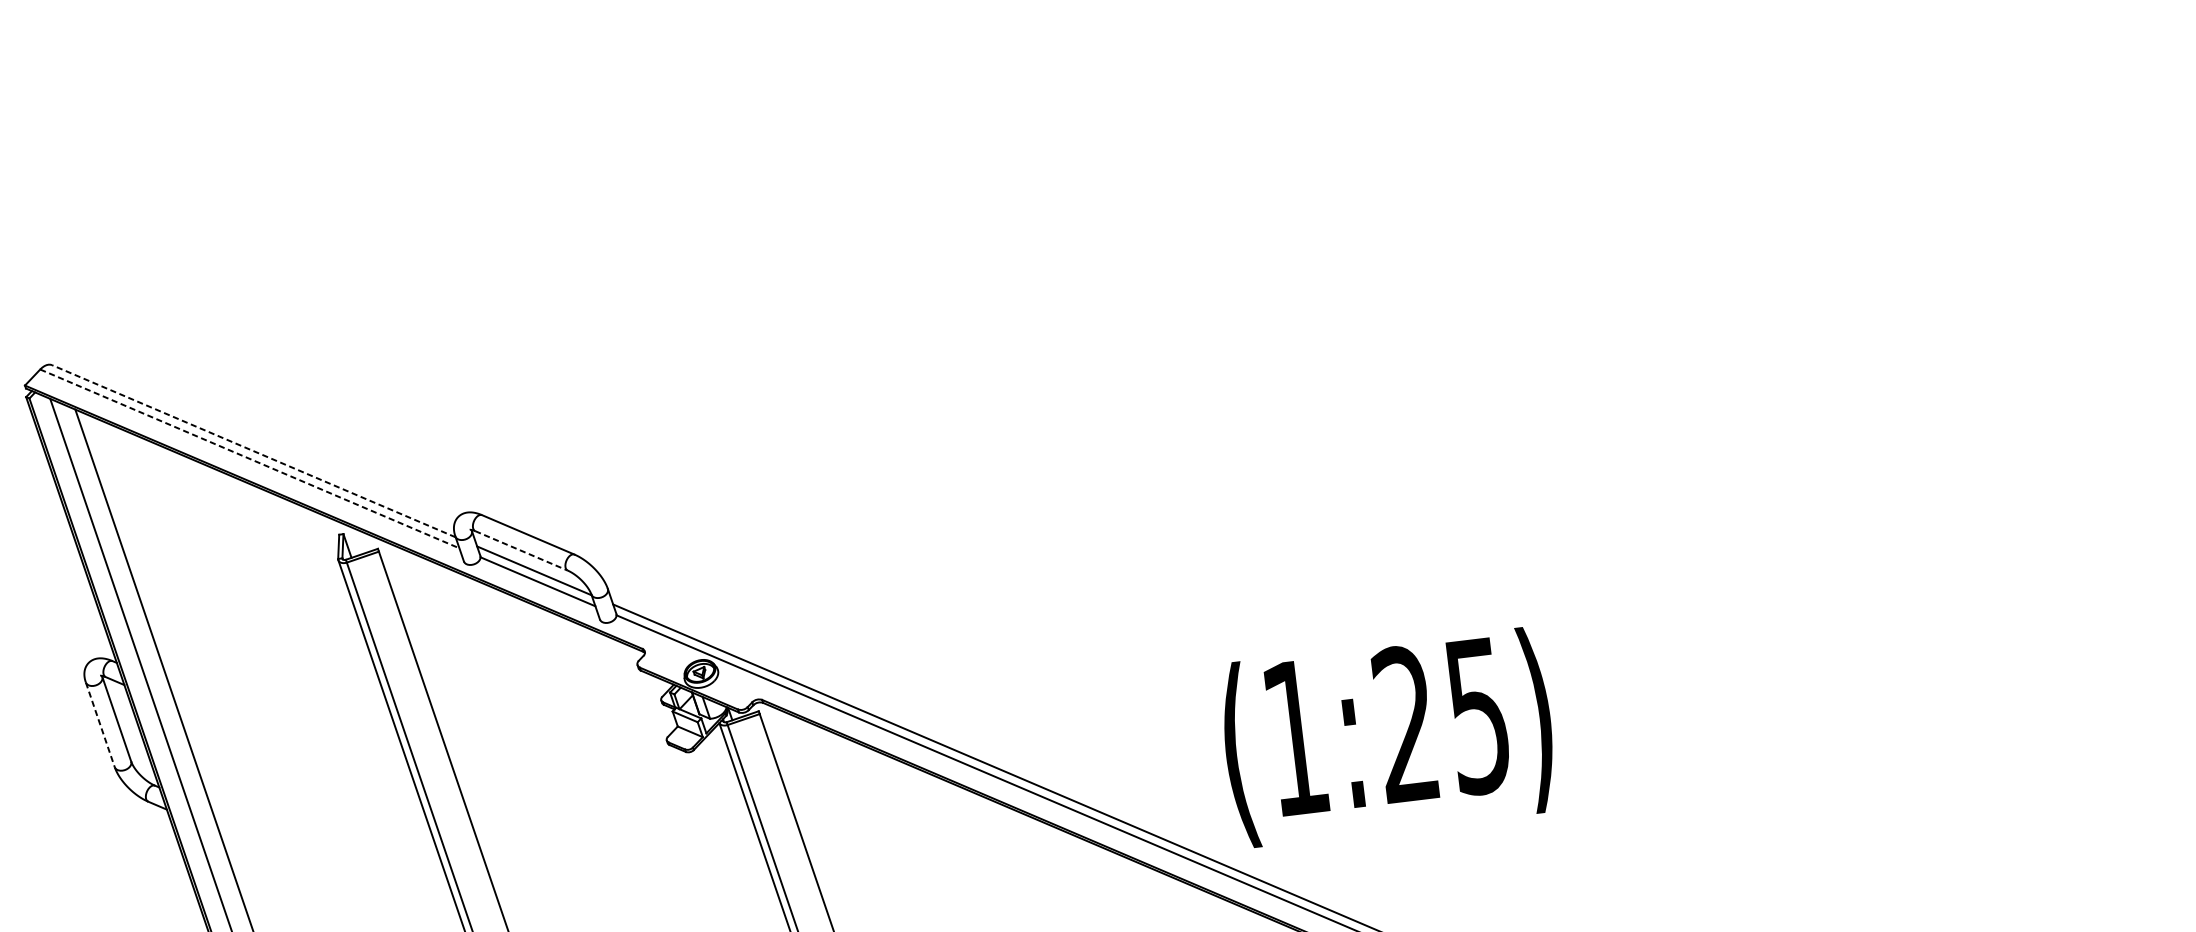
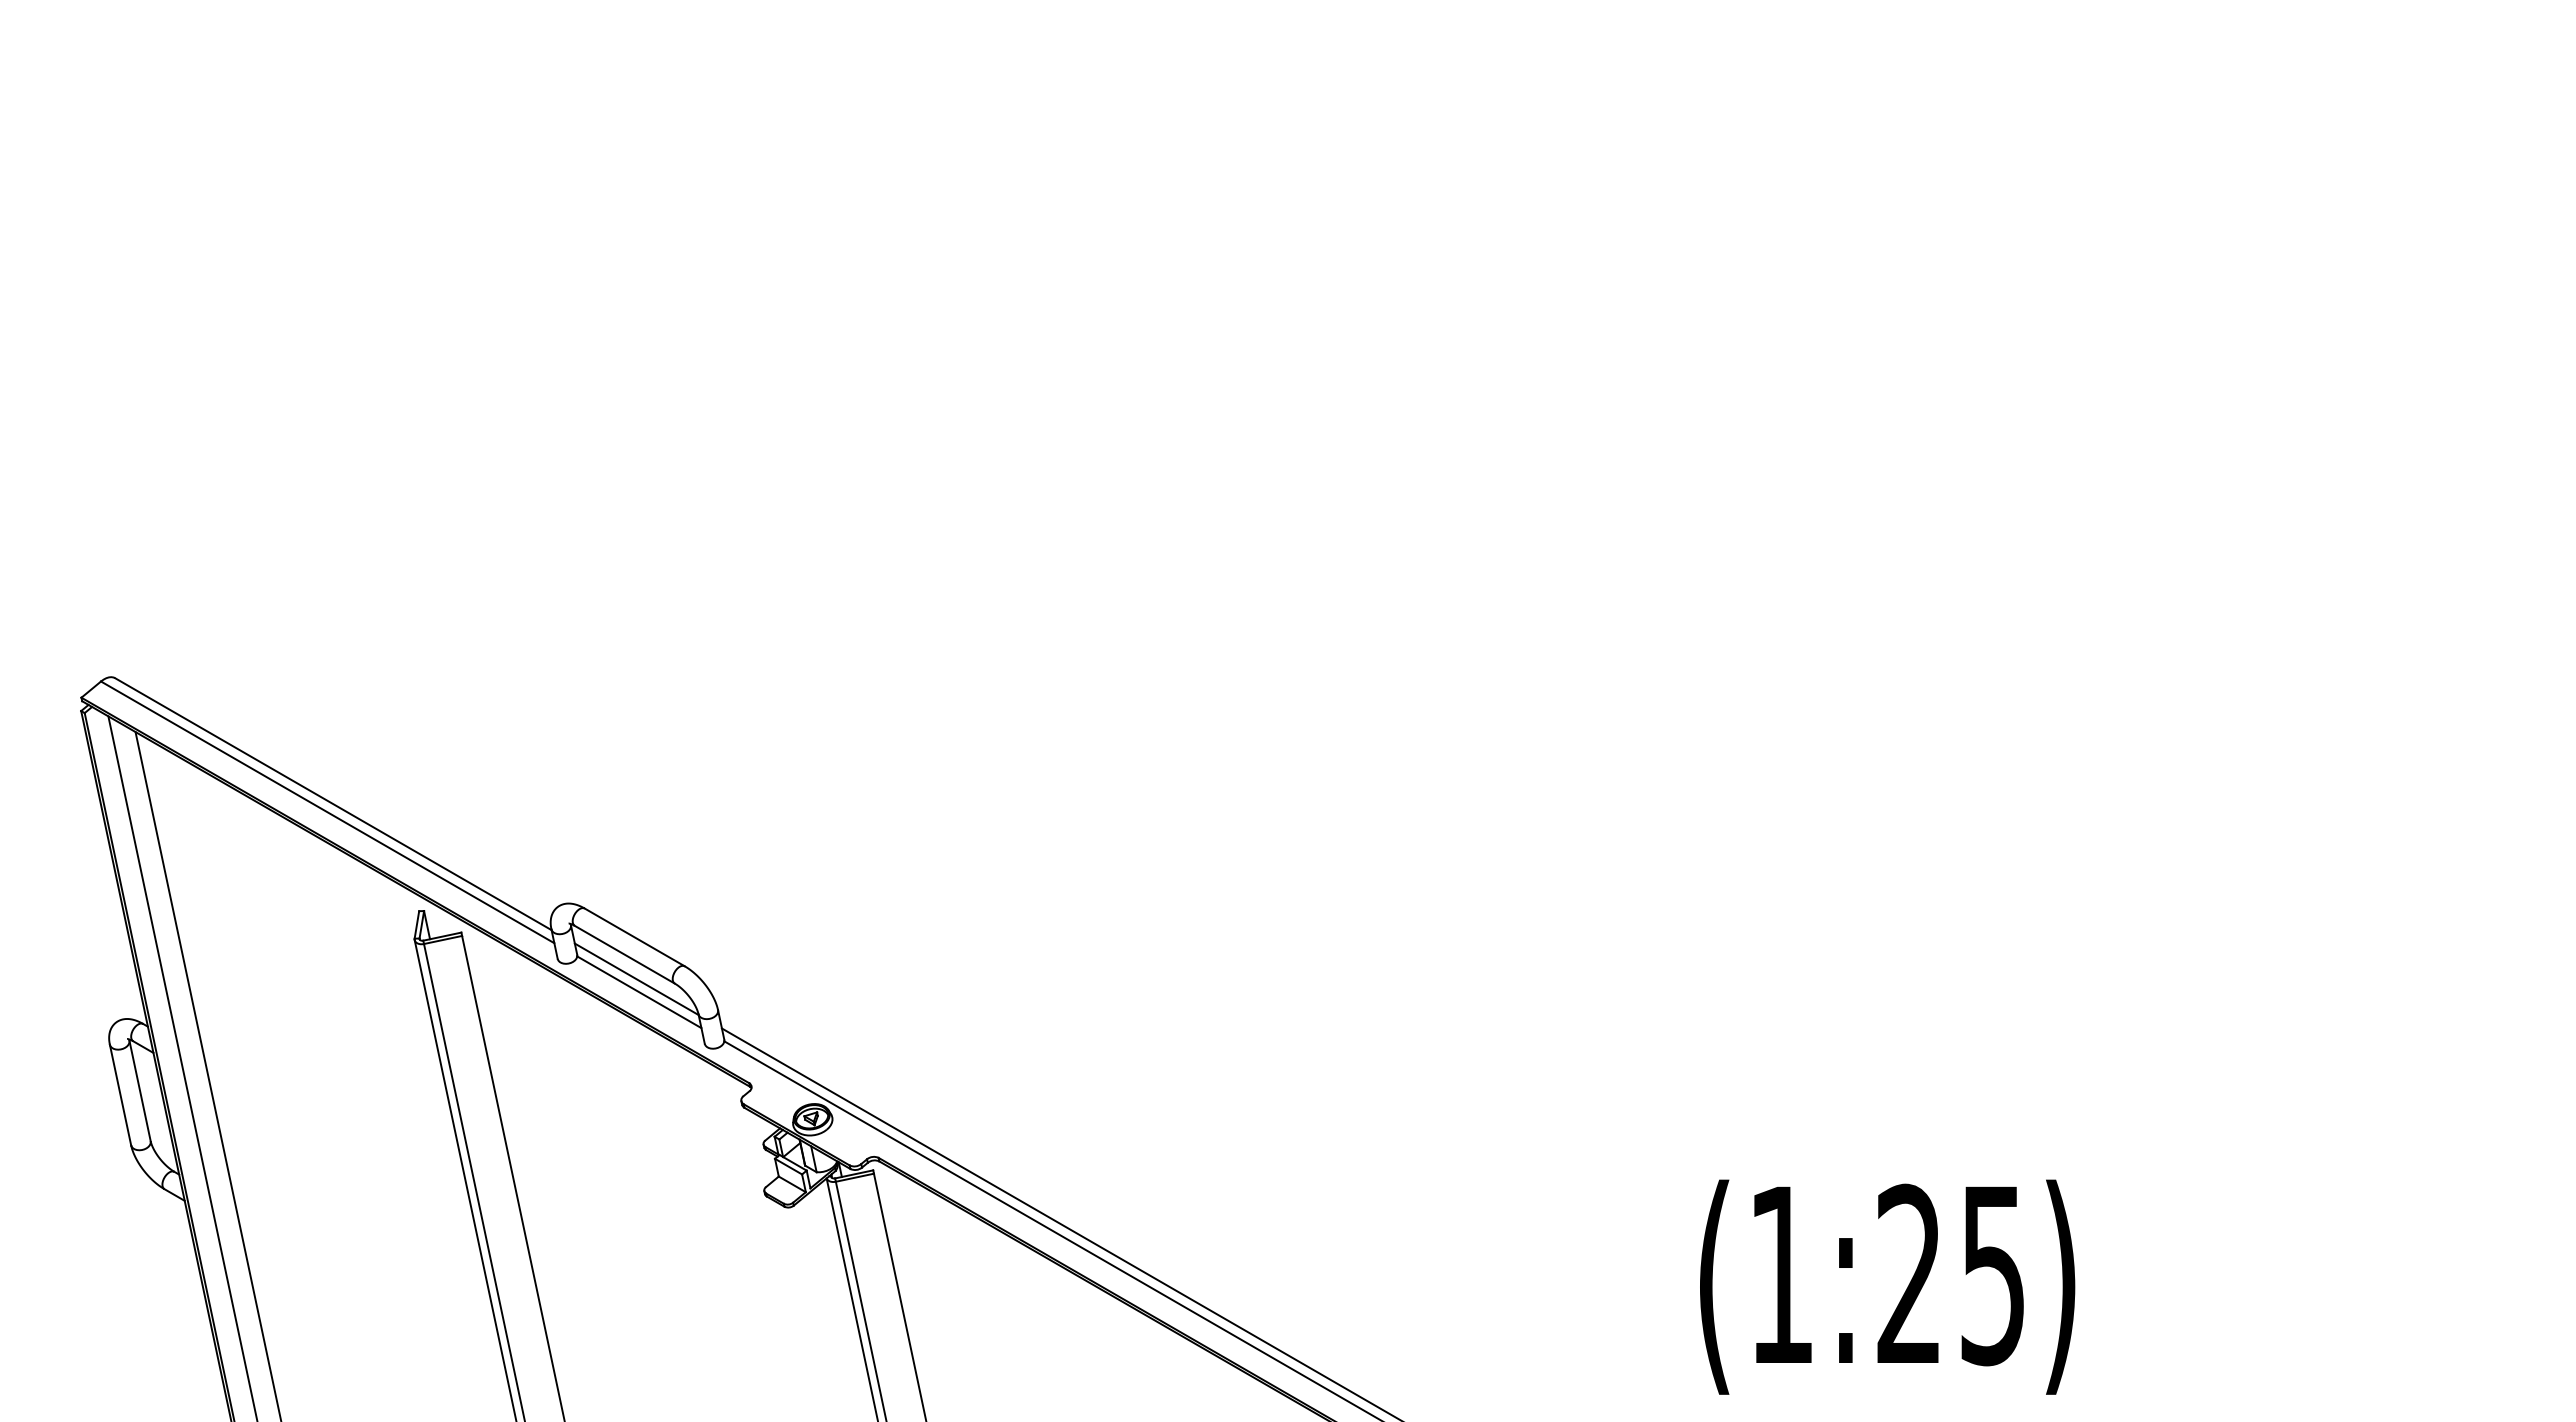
line: (253, 450) -> (332, 803), dashed -> solid
line: (249, 459) -> (327, 812), dashed -> solid
line: (521, 550) -> (624, 954), dashed -> solid
line: (100, 725) -> (120, 1095), dashed -> solid
text: (1388, 736) -> (1887, 1286), moved

